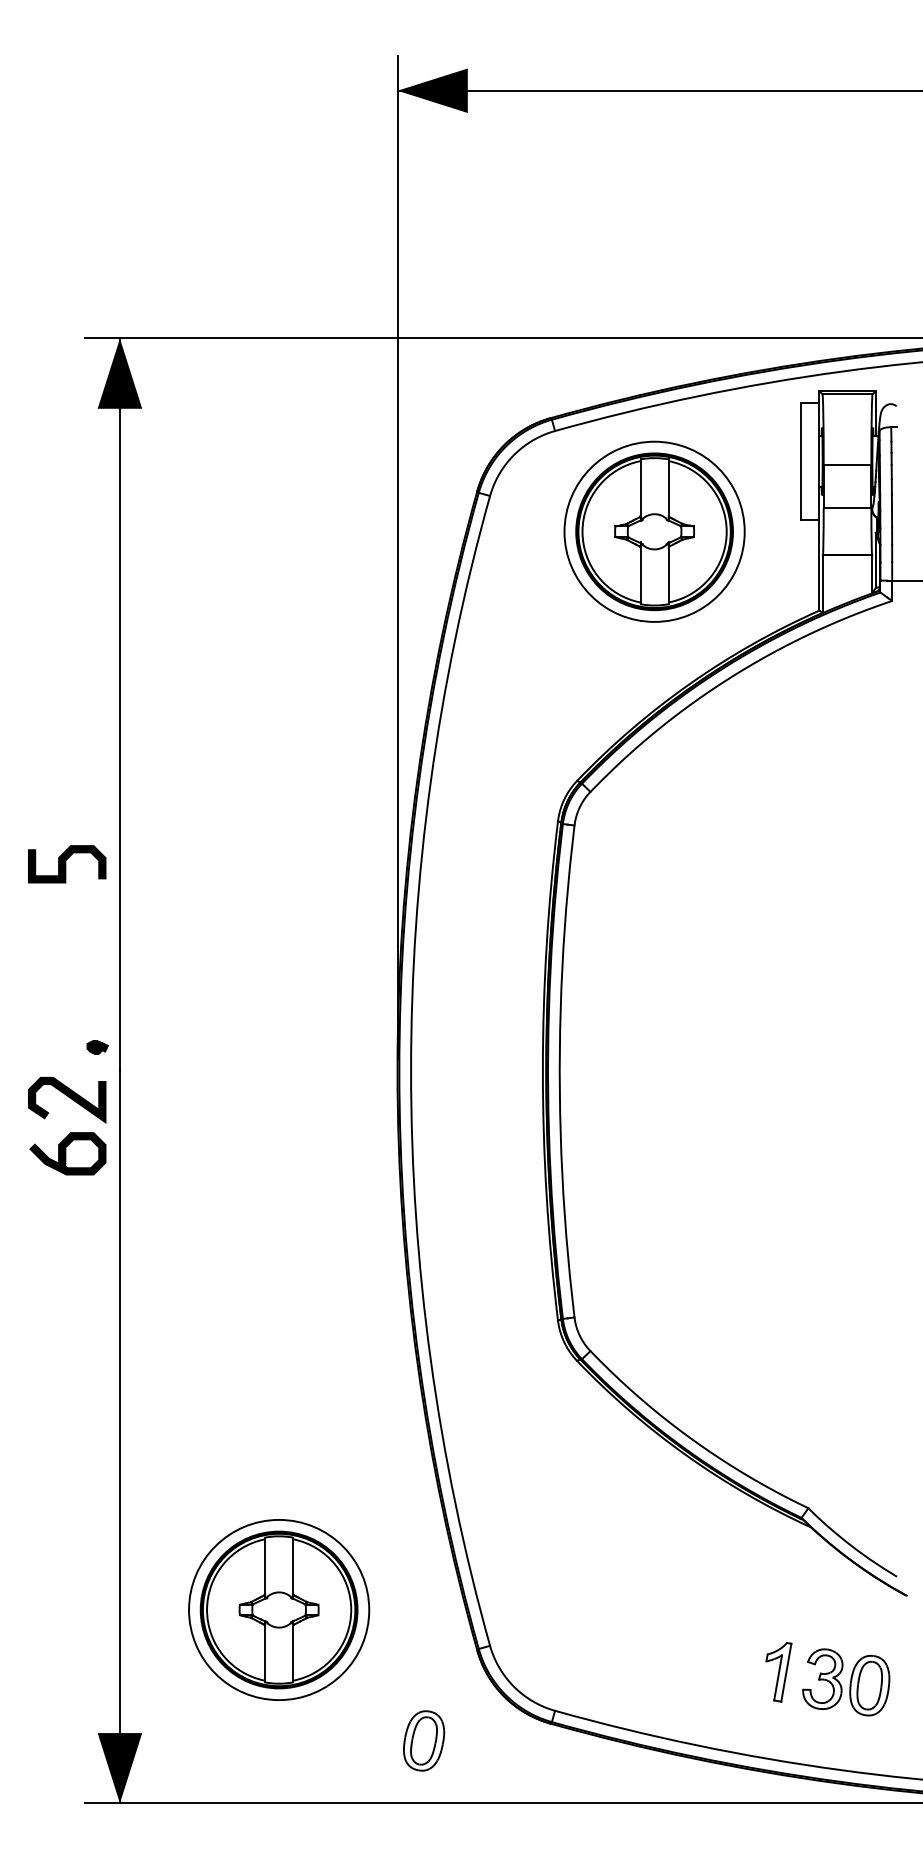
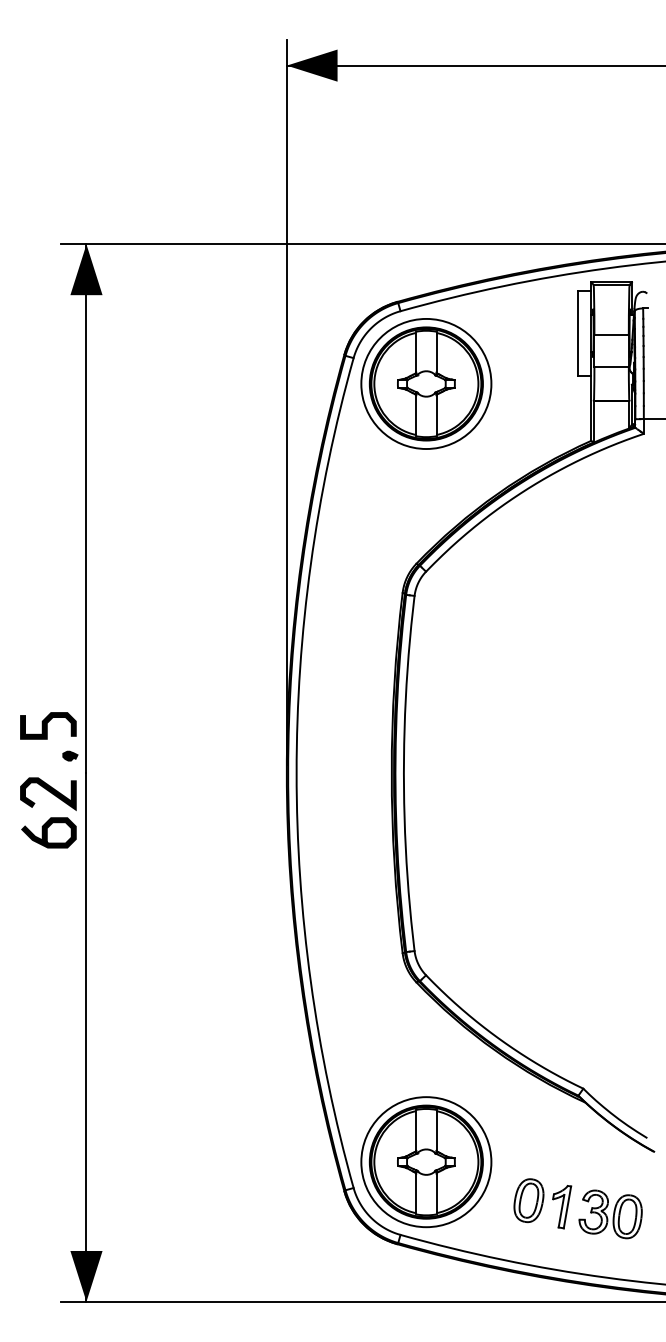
part: (654, 531) -> (426, 383), moved
curve: (65, 863) -> (47, 725), moved
part: (279, 1610) -> (426, 1162), moved
part: (423, 1740) -> (528, 1200), moved

